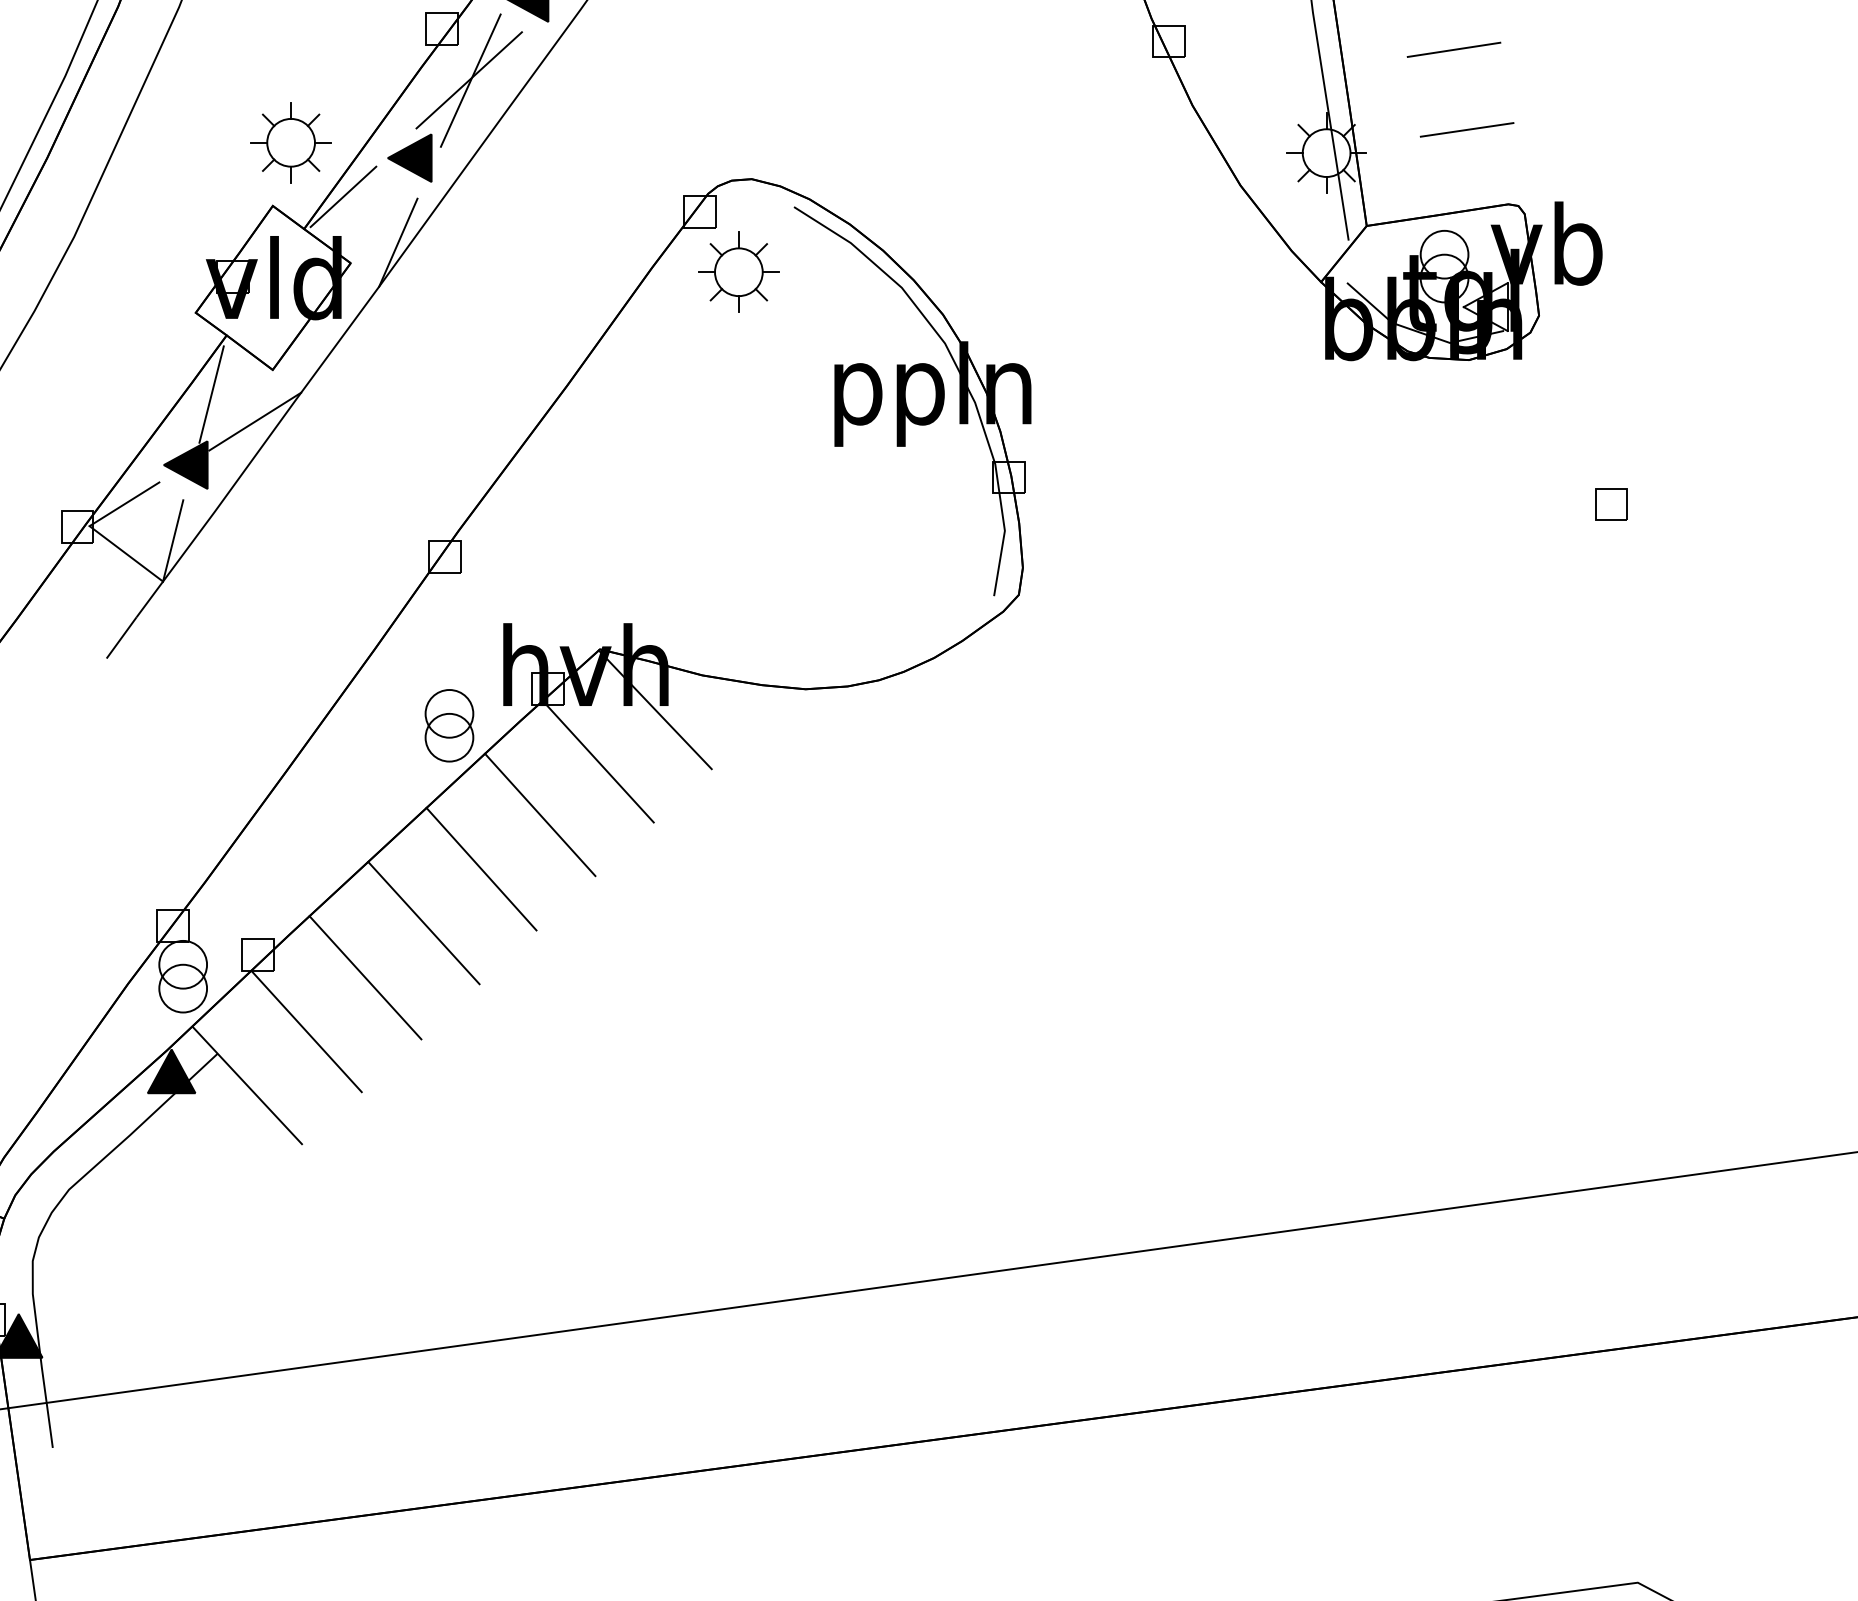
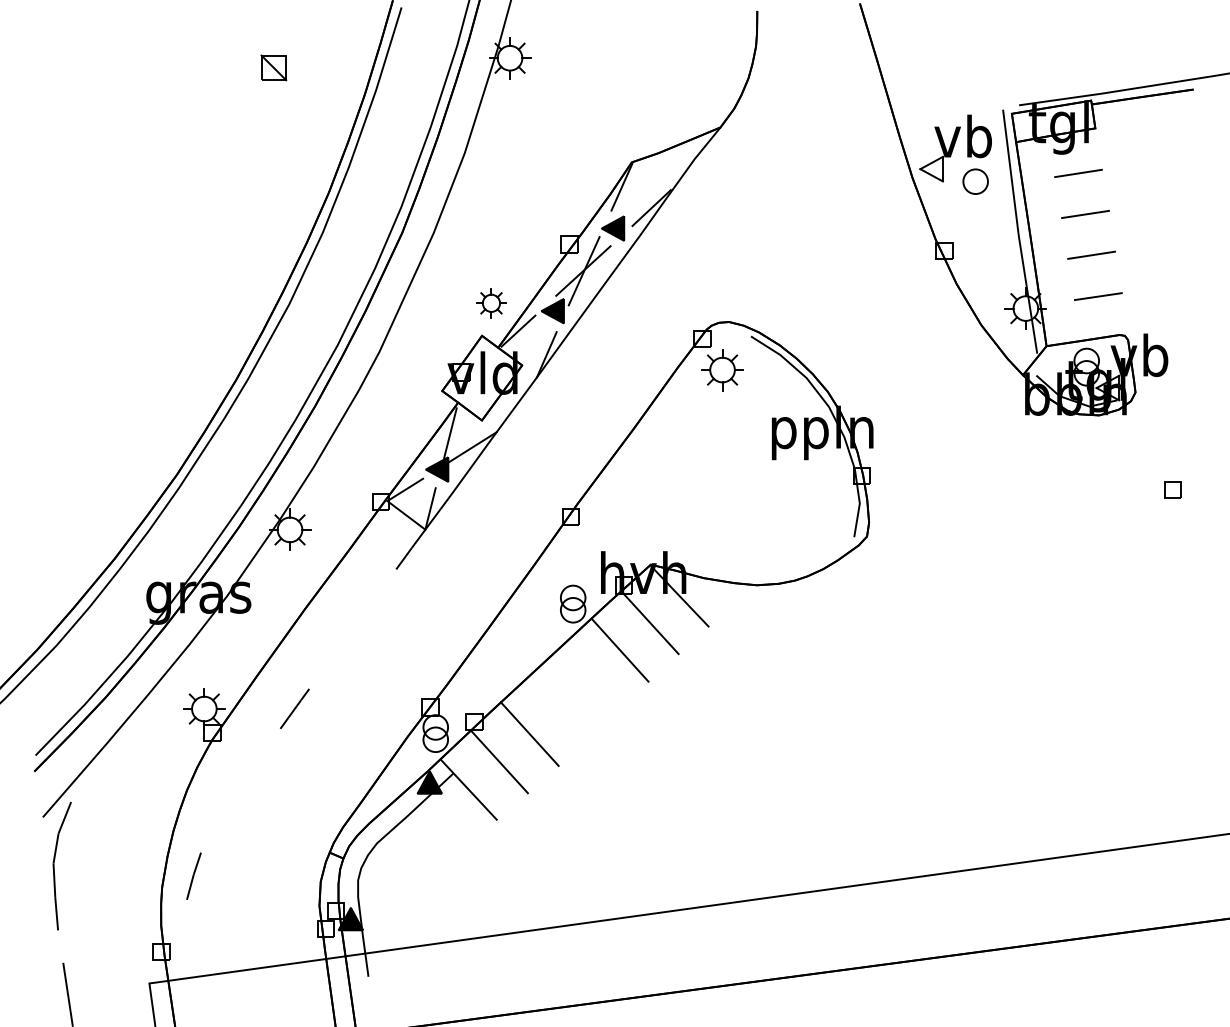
part: (291, 143) -> (491, 303), size x0.7
line: (481, 867) -> (589, 677), removed
line: (422, 922) -> (559, 705), removed

